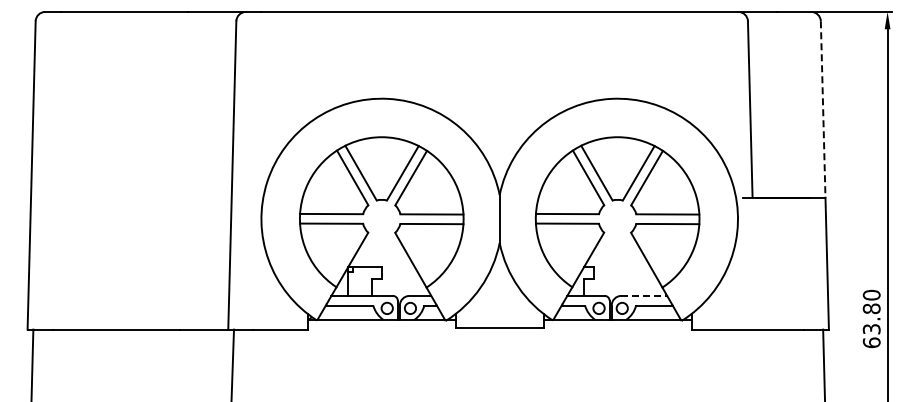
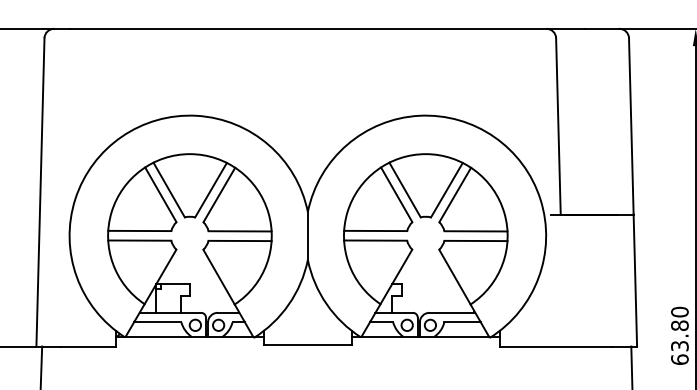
line: (823, 109) -> (631, 126), dashed -> solid
line: (644, 295) -> (452, 312), dashed -> solid

